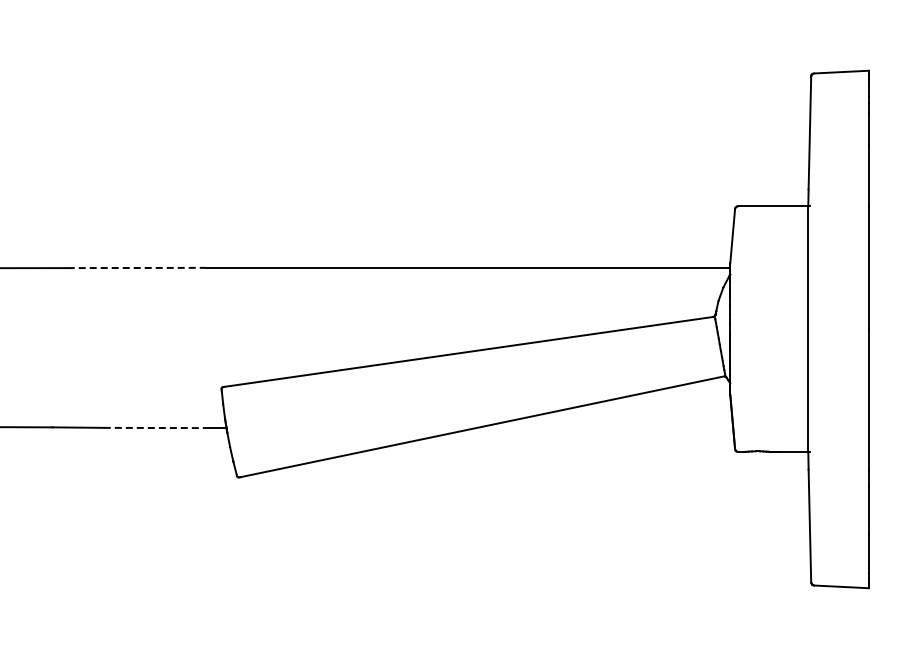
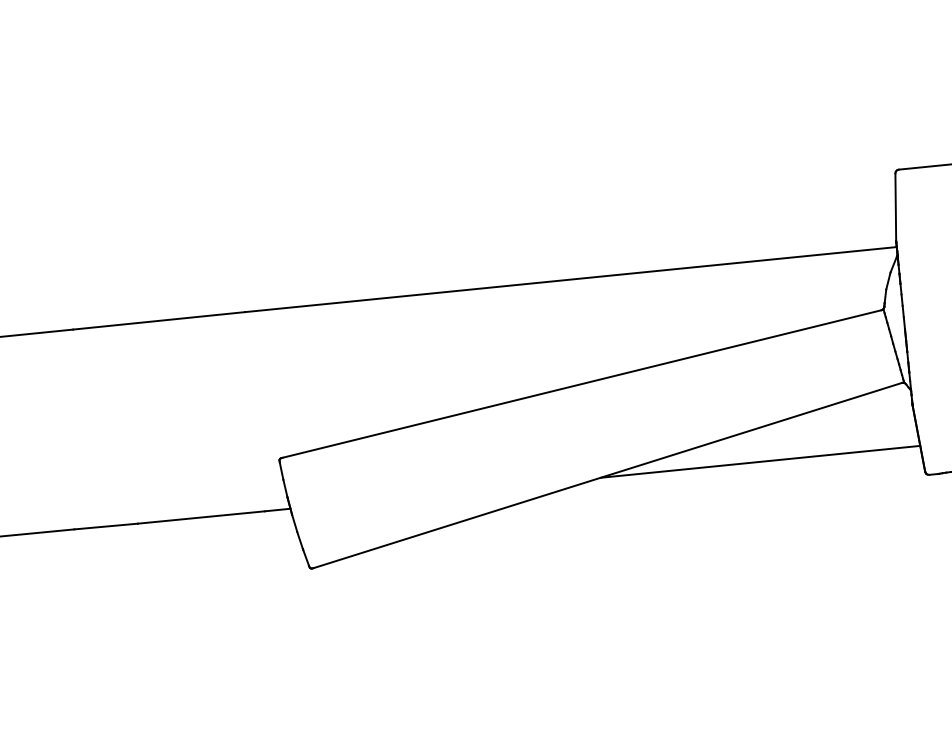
line: (137, 267) -> (159, 320), dashed -> solid
line: (155, 427) -> (202, 516), dashed -> solid
line: (604, 428) -> (760, 462), added

